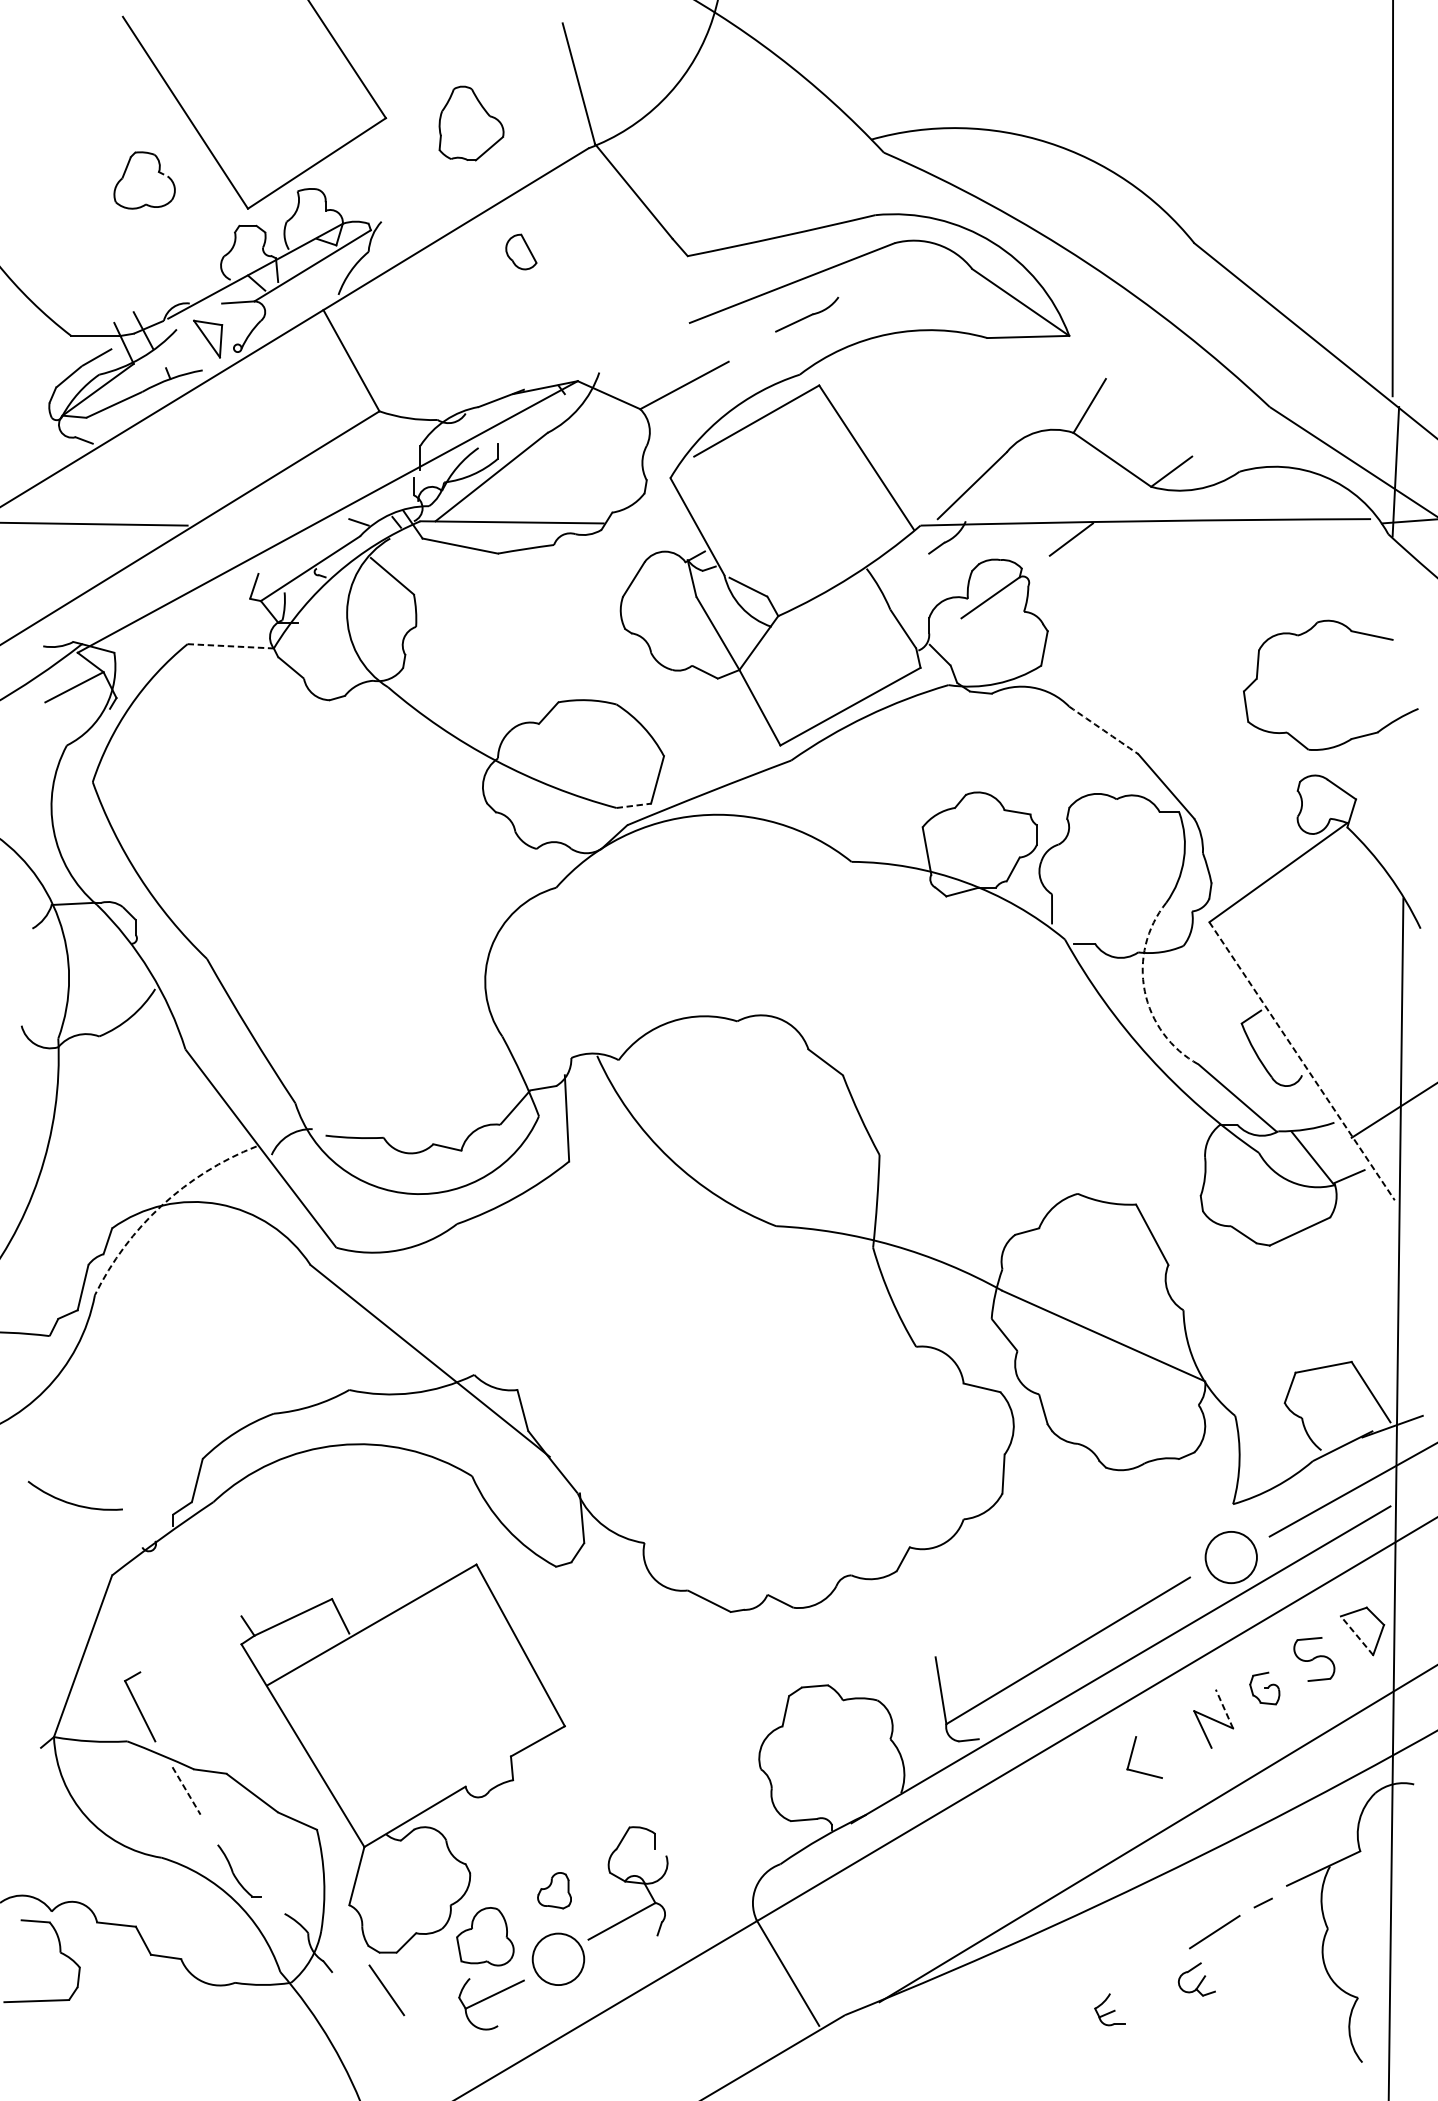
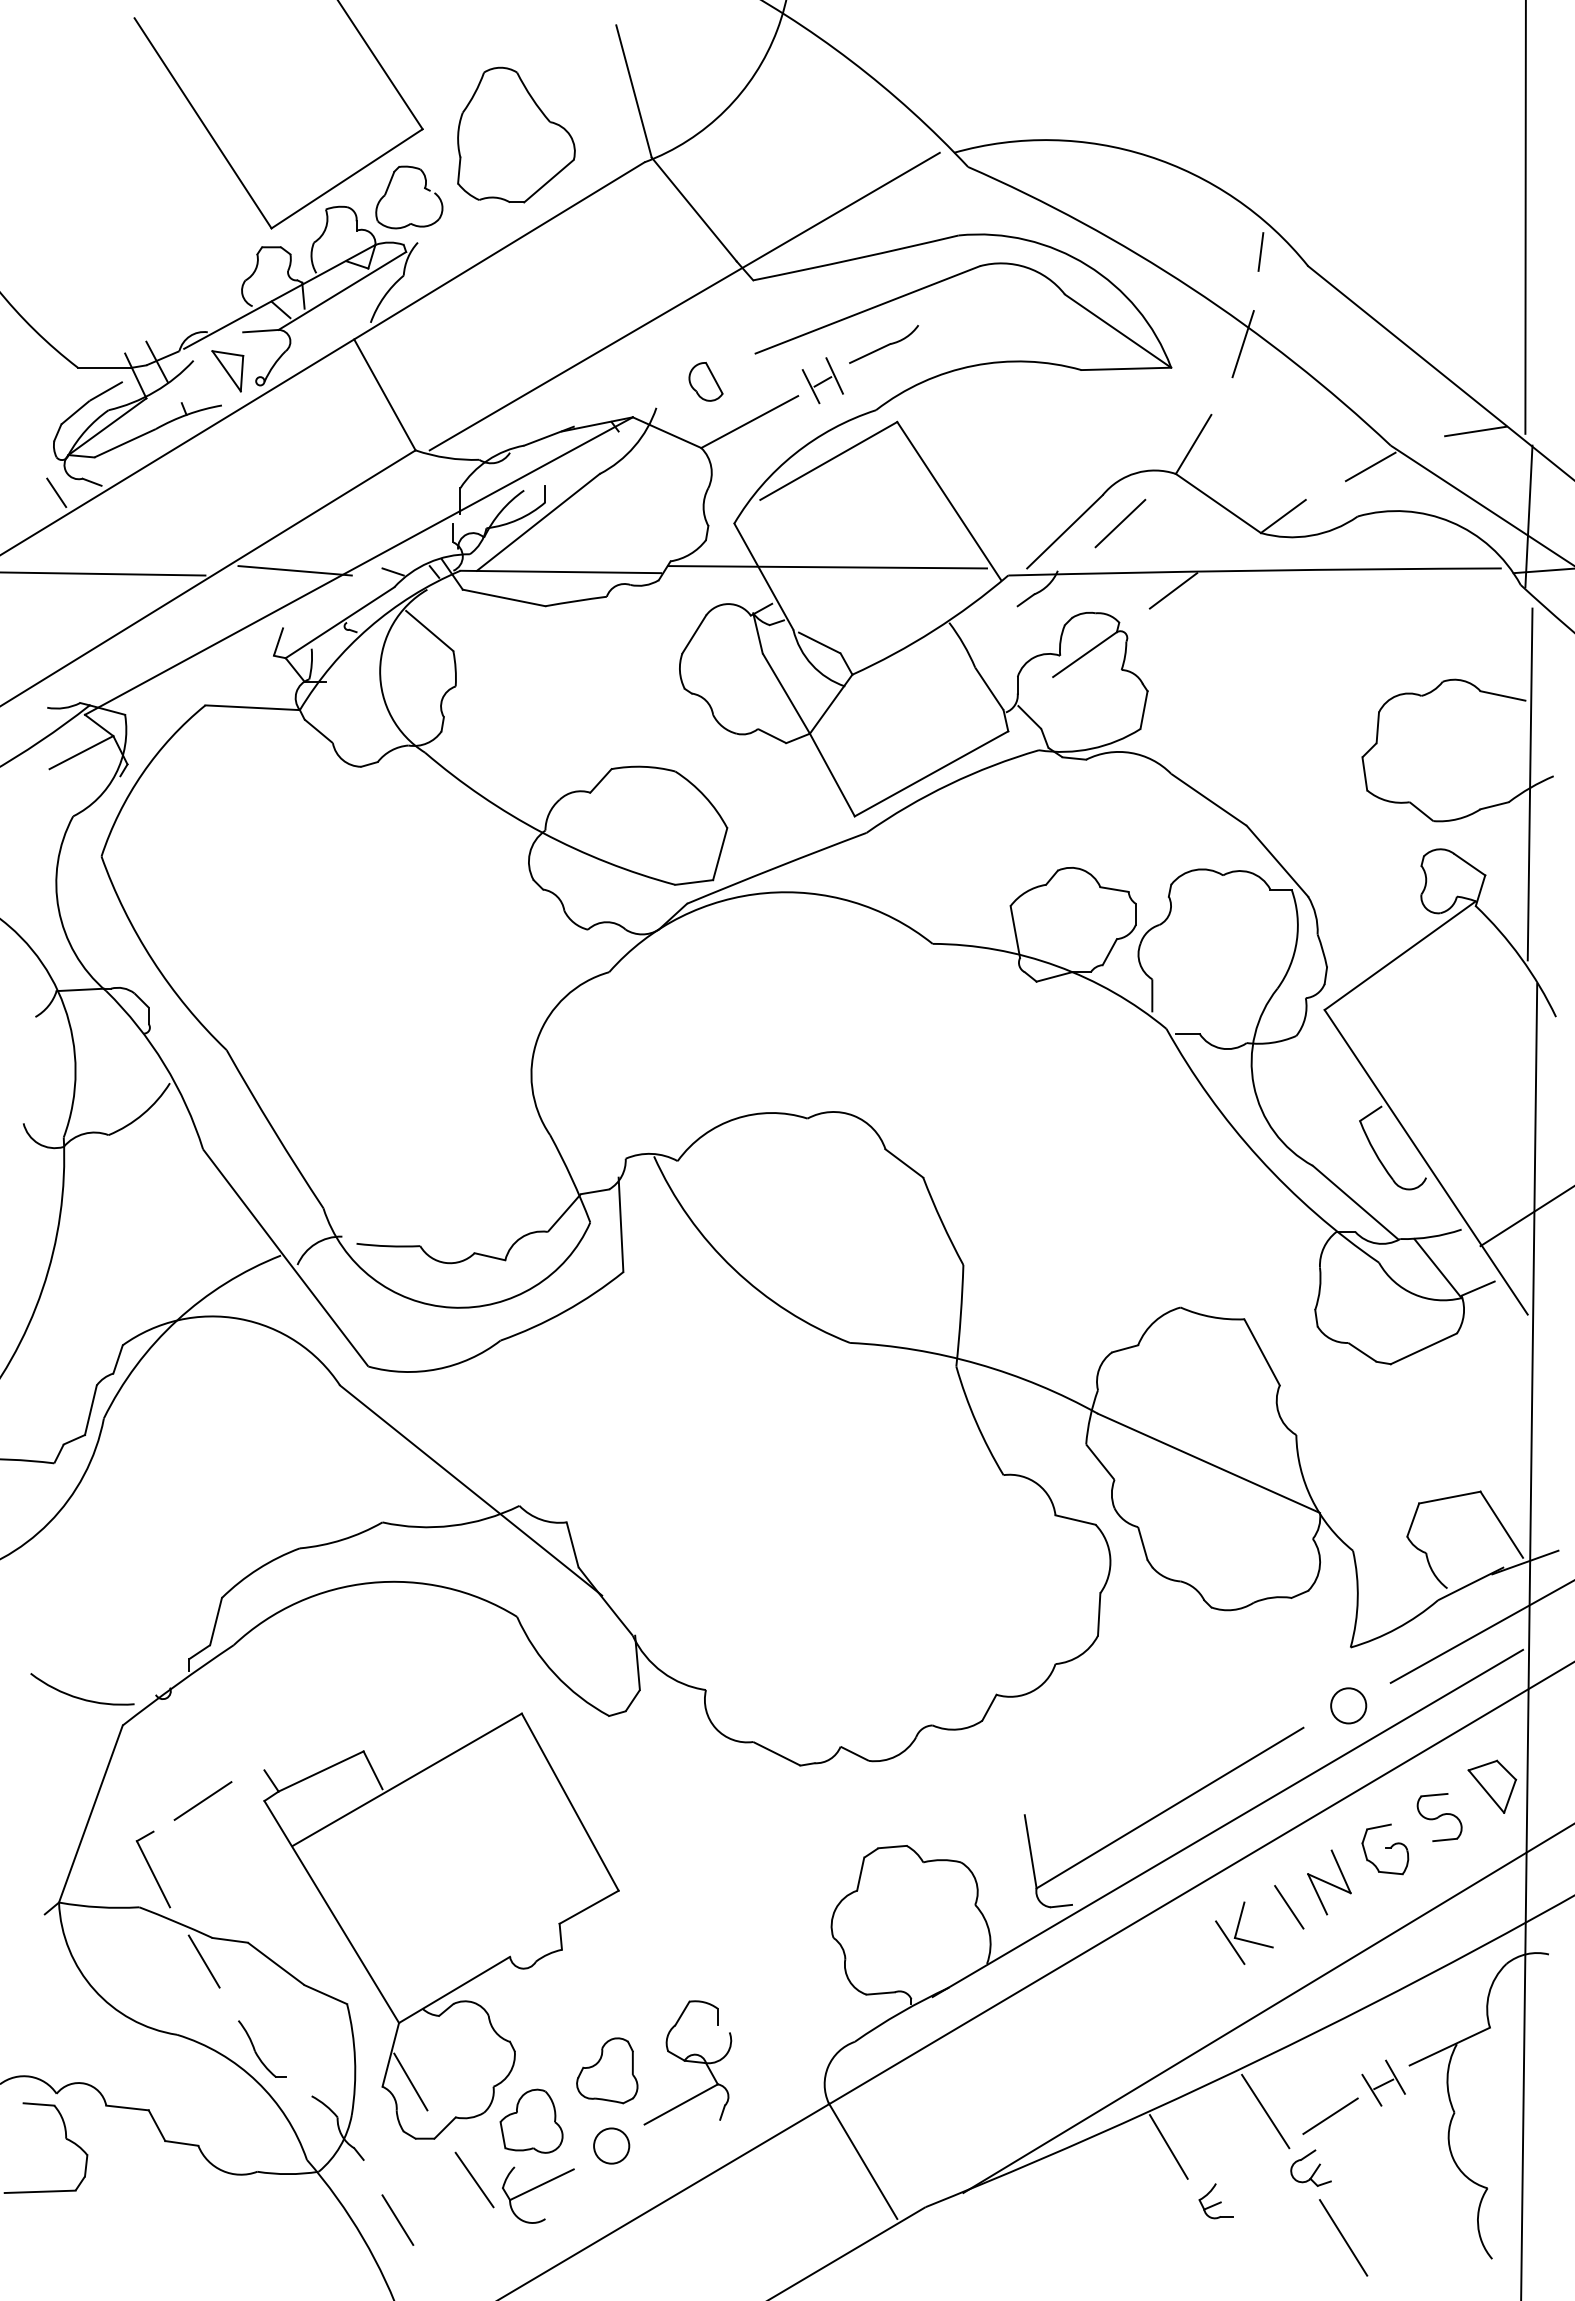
part: (471, 122) -> (516, 134), size x1.67
part: (158, 172) -> (424, 188), moved
line: (1150, 229) -> (1260, 251), added
part: (520, 251) -> (705, 381), moved
line: (624, 275) -> (684, 301), added
line: (1134, 314) -> (1242, 344), added
part: (750, 347) -> (822, 380), added
line: (1347, 394) -> (1475, 431), added
line: (1251, 426) -> (1370, 466), added
line: (51, 449) -> (56, 492), added
line: (1022, 478) -> (1120, 523), added
line: (755, 518) -> (827, 567), added
line: (268, 521) -> (294, 570), added
line: (231, 646) -> (253, 707), dashed -> solid
line: (1396, 716) -> (1529, 784), added
arc: (1103, 730) -> (1208, 799), dashed -> solid
line: (634, 805) -> (694, 882), dashed -> solid
arc: (1144, 991) -> (1253, 1085), dashed -> solid
line: (1302, 1061) -> (1426, 1162), dashed -> solid
arc: (162, 1205) -> (177, 1320), dashed -> solid
arc: (73, 1503) -> (80, 1697), moved
circle: (1231, 1557) -> (1348, 1705), size x0.62
line: (1357, 1635) -> (1486, 1791), dashed -> solid
line: (184, 1643) -> (202, 1800), added
part: (1264, 1688) -> (1385, 1849), size x1.43
line: (1224, 1708) -> (1341, 1871), dashed -> solid
line: (1177, 1741) -> (1289, 1907), added
line: (1123, 1773) -> (1230, 1942), added
line: (186, 1791) -> (204, 1962), dashed -> solid
part: (554, 1890) -> (607, 2070), size x1.67
line: (1274, 1895) -> (1395, 2076), added
line: (374, 1900) -> (410, 2081), added
line: (1252, 1907) -> (1371, 2089), added
line: (1155, 1927) -> (1265, 2111), added
circle: (558, 1958) -> (611, 2145), size x0.62
line: (1066, 1959) -> (1168, 2146), added
line: (386, 1989) -> (474, 2179), moved
line: (362, 2026) -> (397, 2219), added
line: (1226, 2042) -> (1343, 2237), added

